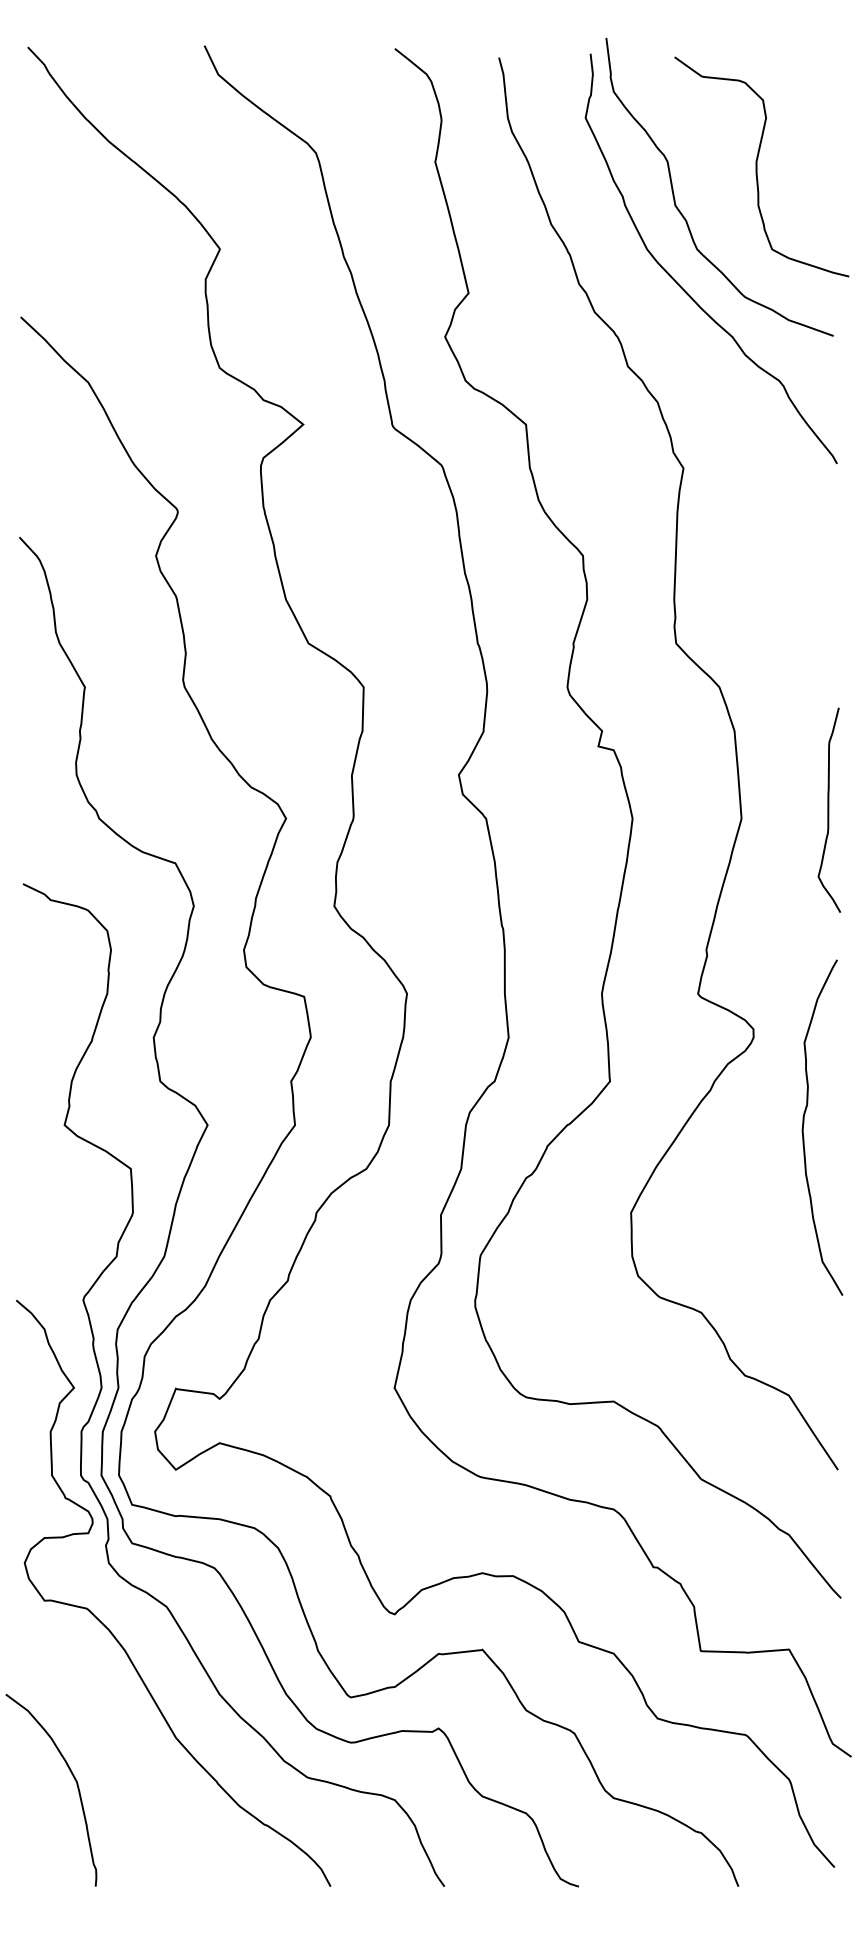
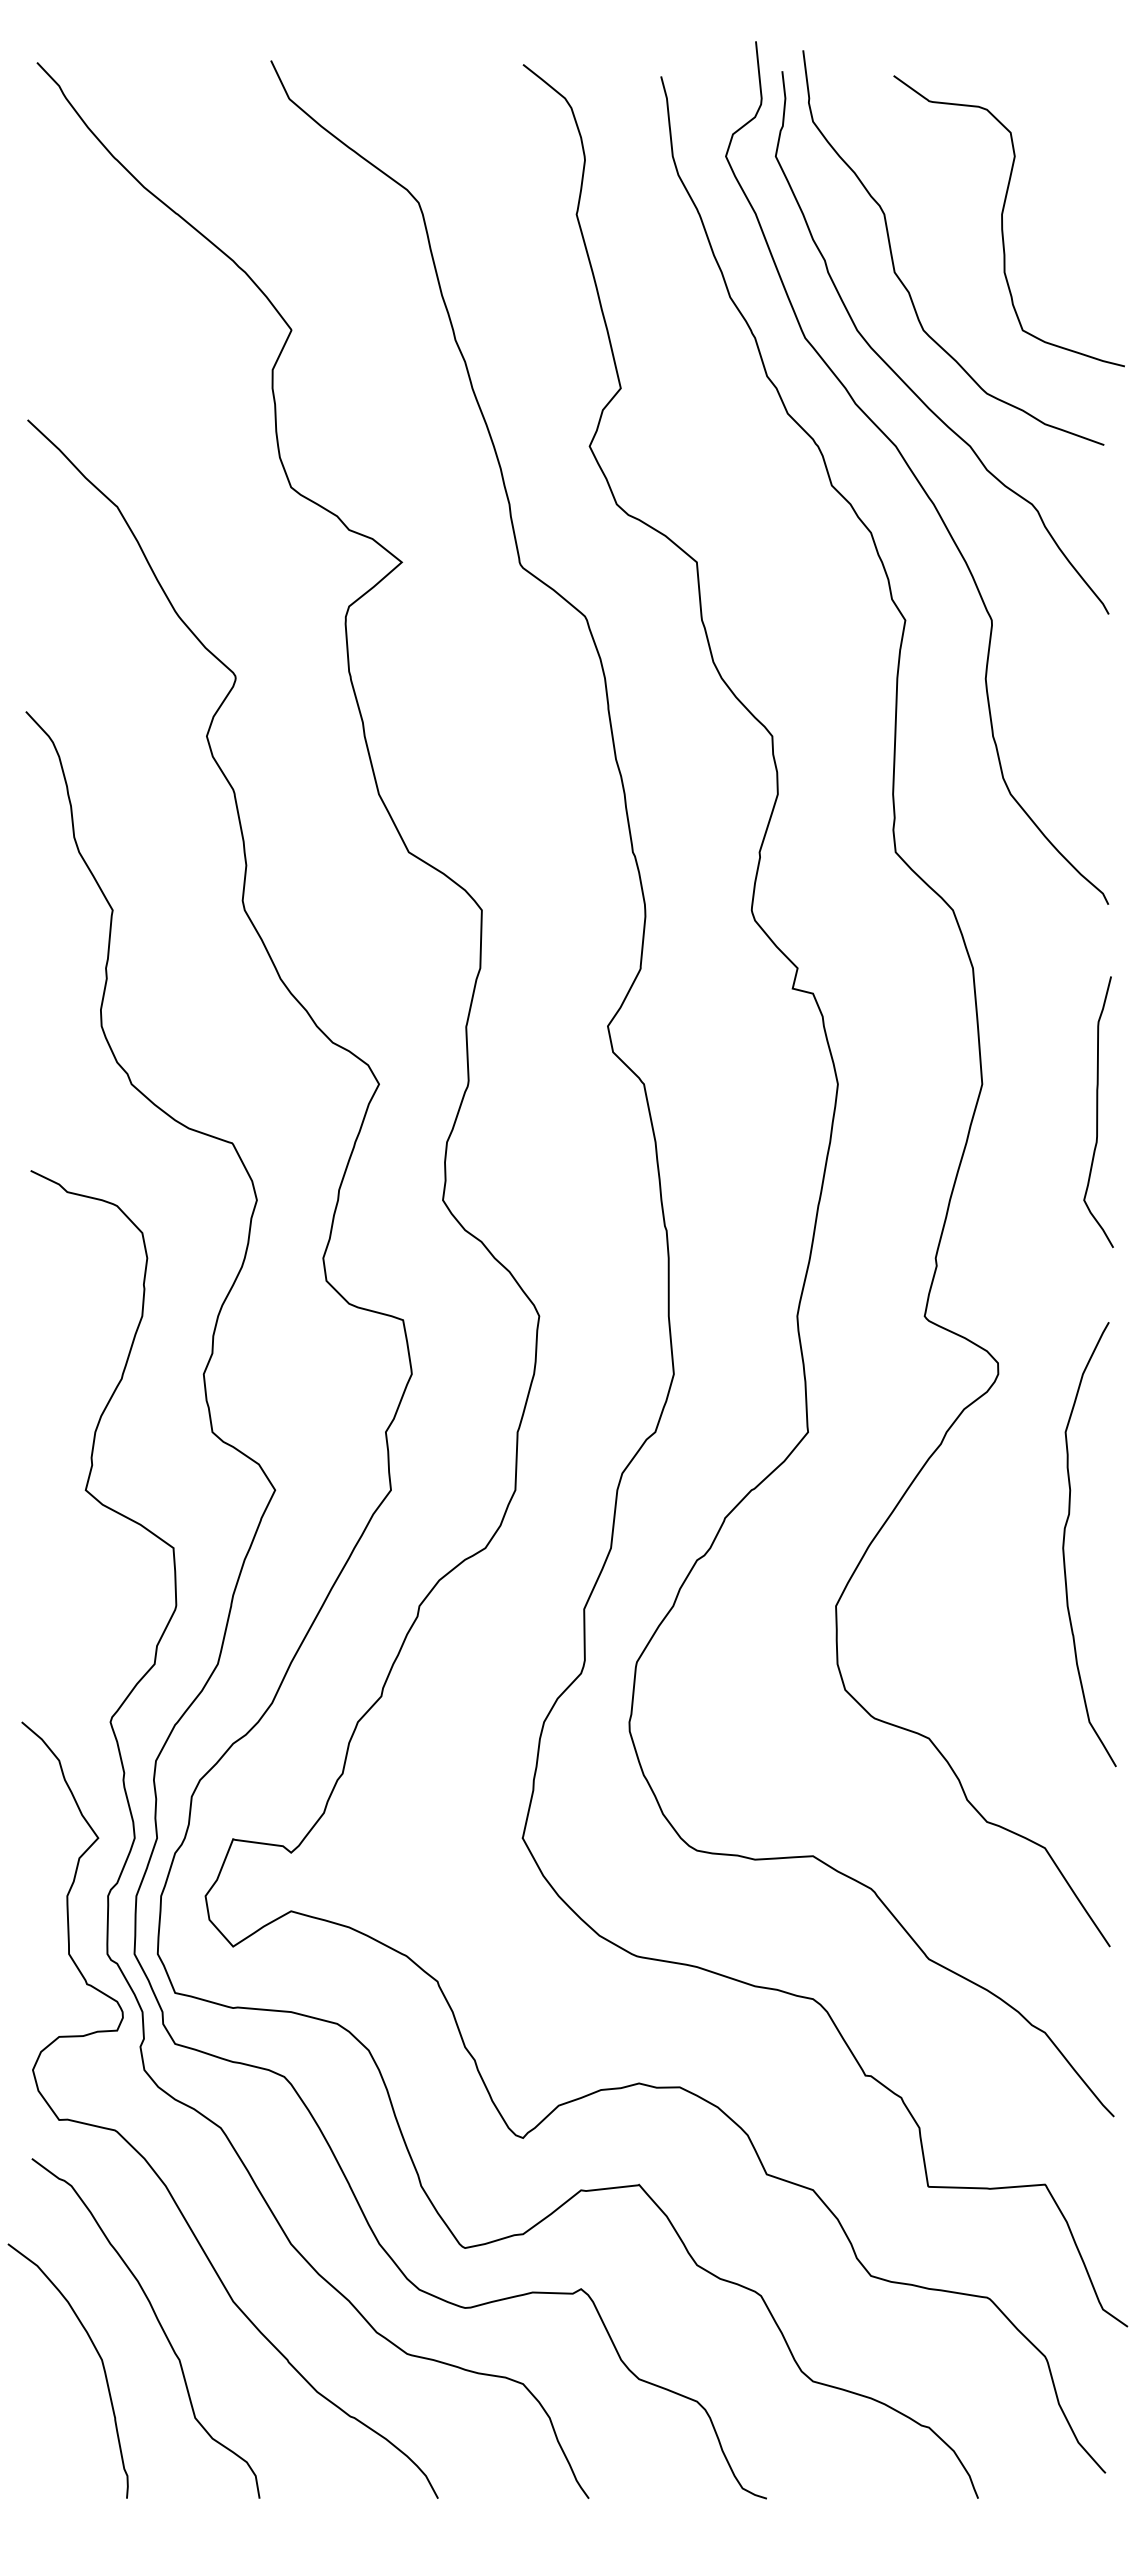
curve: (690, 357) -> (914, 473), added
curve: (829, 809) -> (1098, 1111), moved
curve: (803, 1127) -> (1064, 1544), moved
curve: (118, 1752) -> (157, 2321), added

